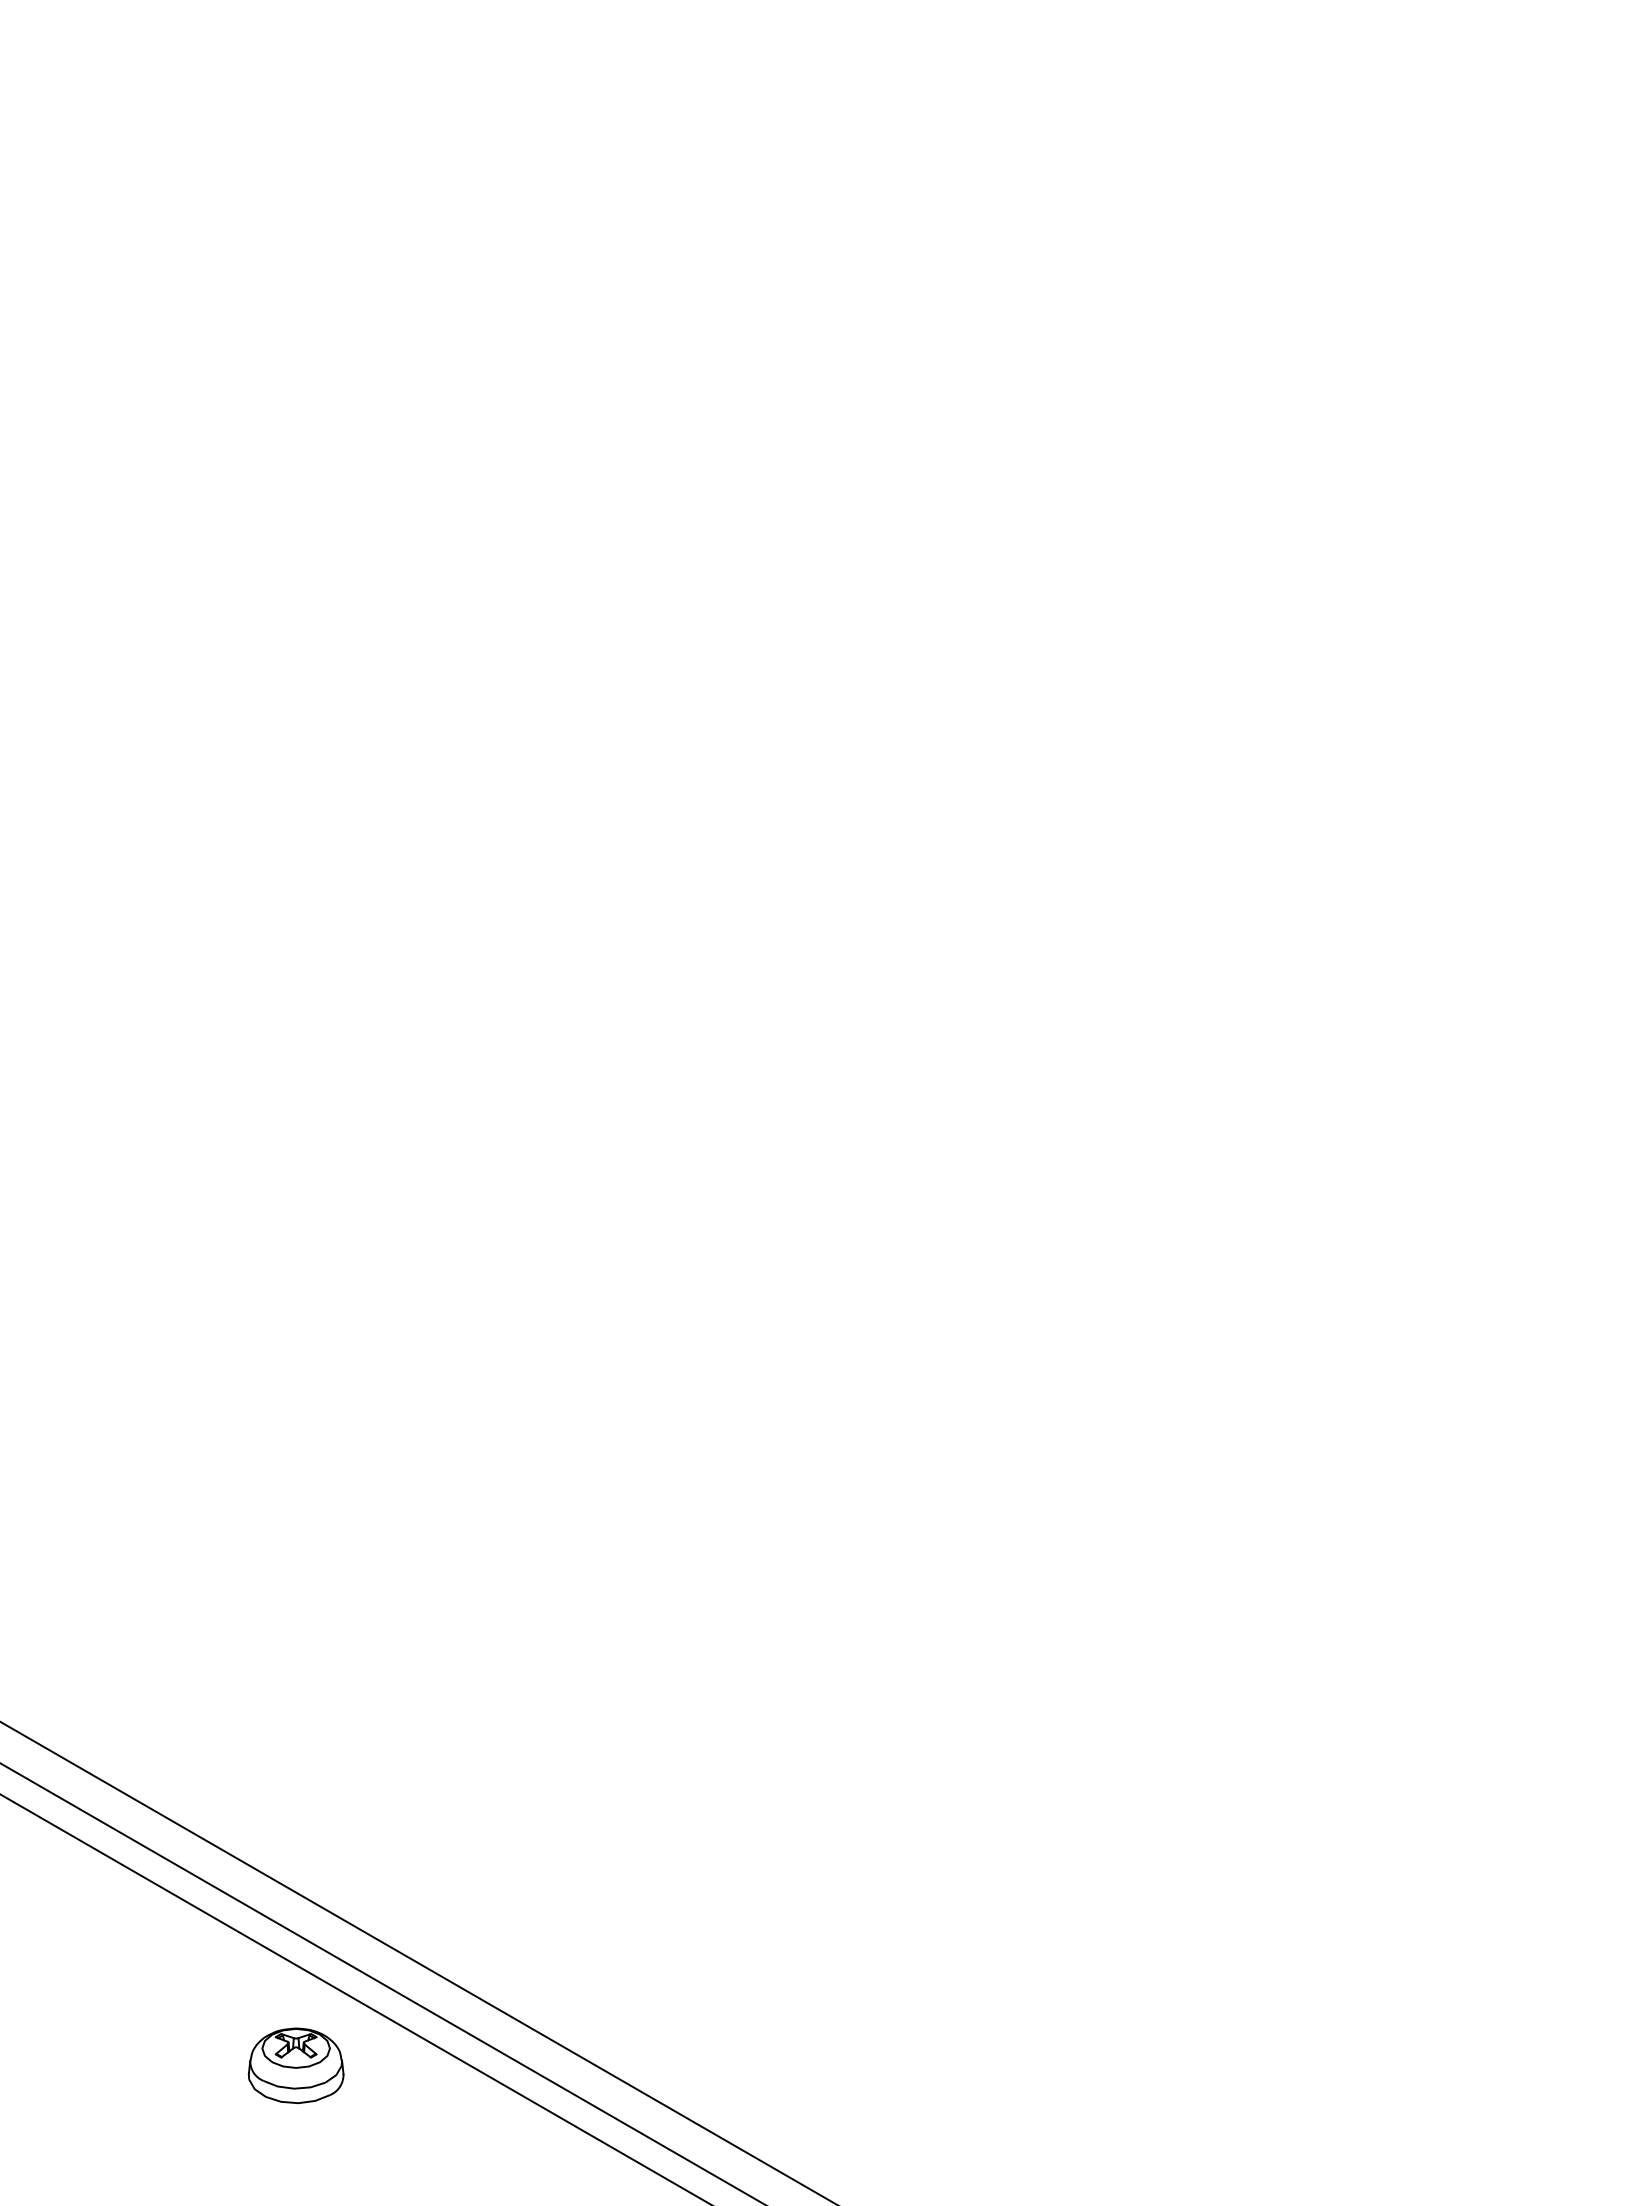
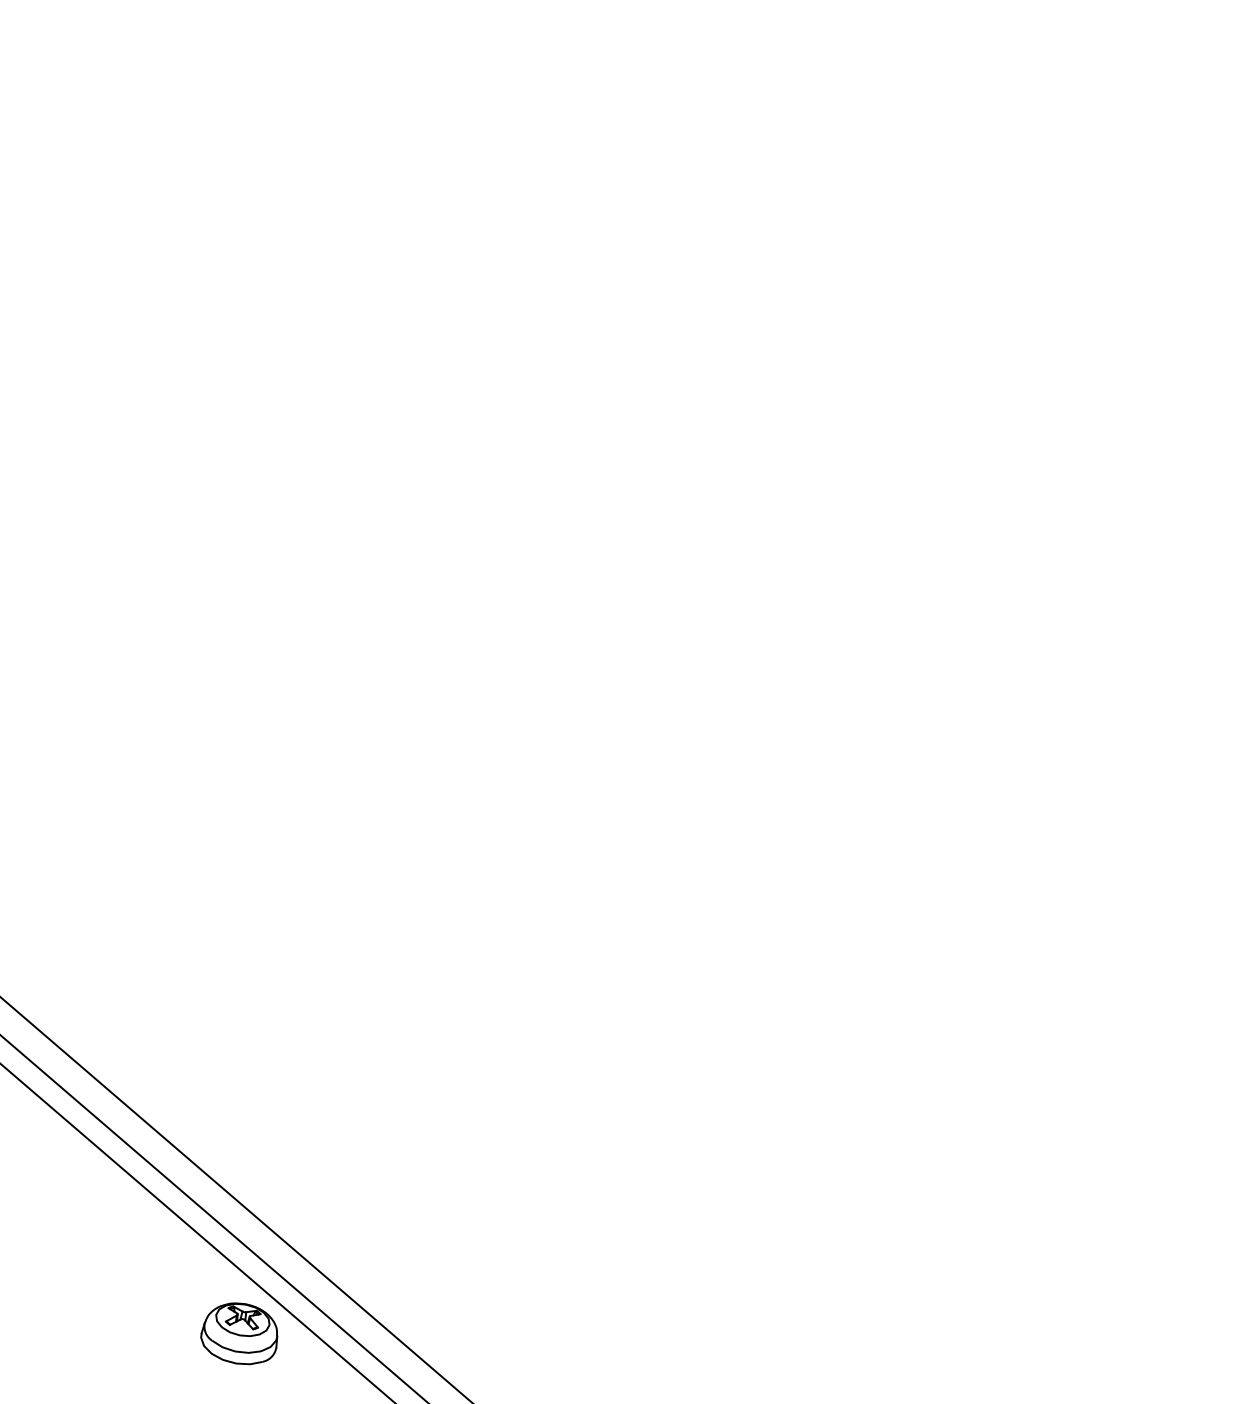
part: (295, 2065) -> (239, 1333), moved

